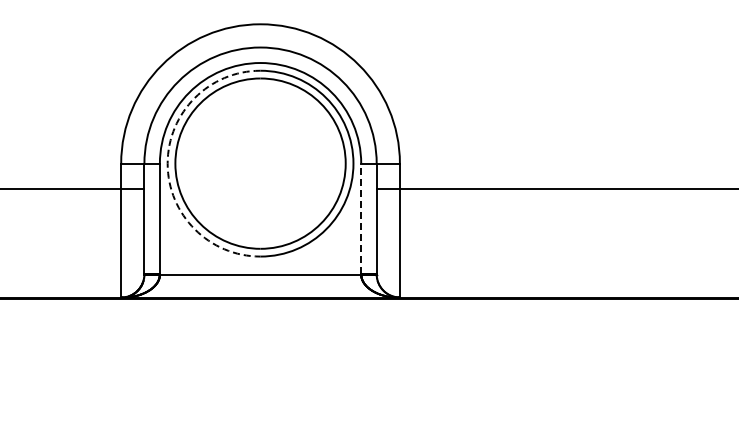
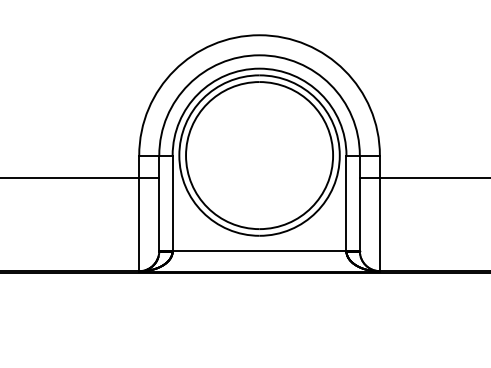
arc: (167, 163) -> (179, 155), dashed -> solid
line: (361, 218) -> (346, 202), dashed -> solid

